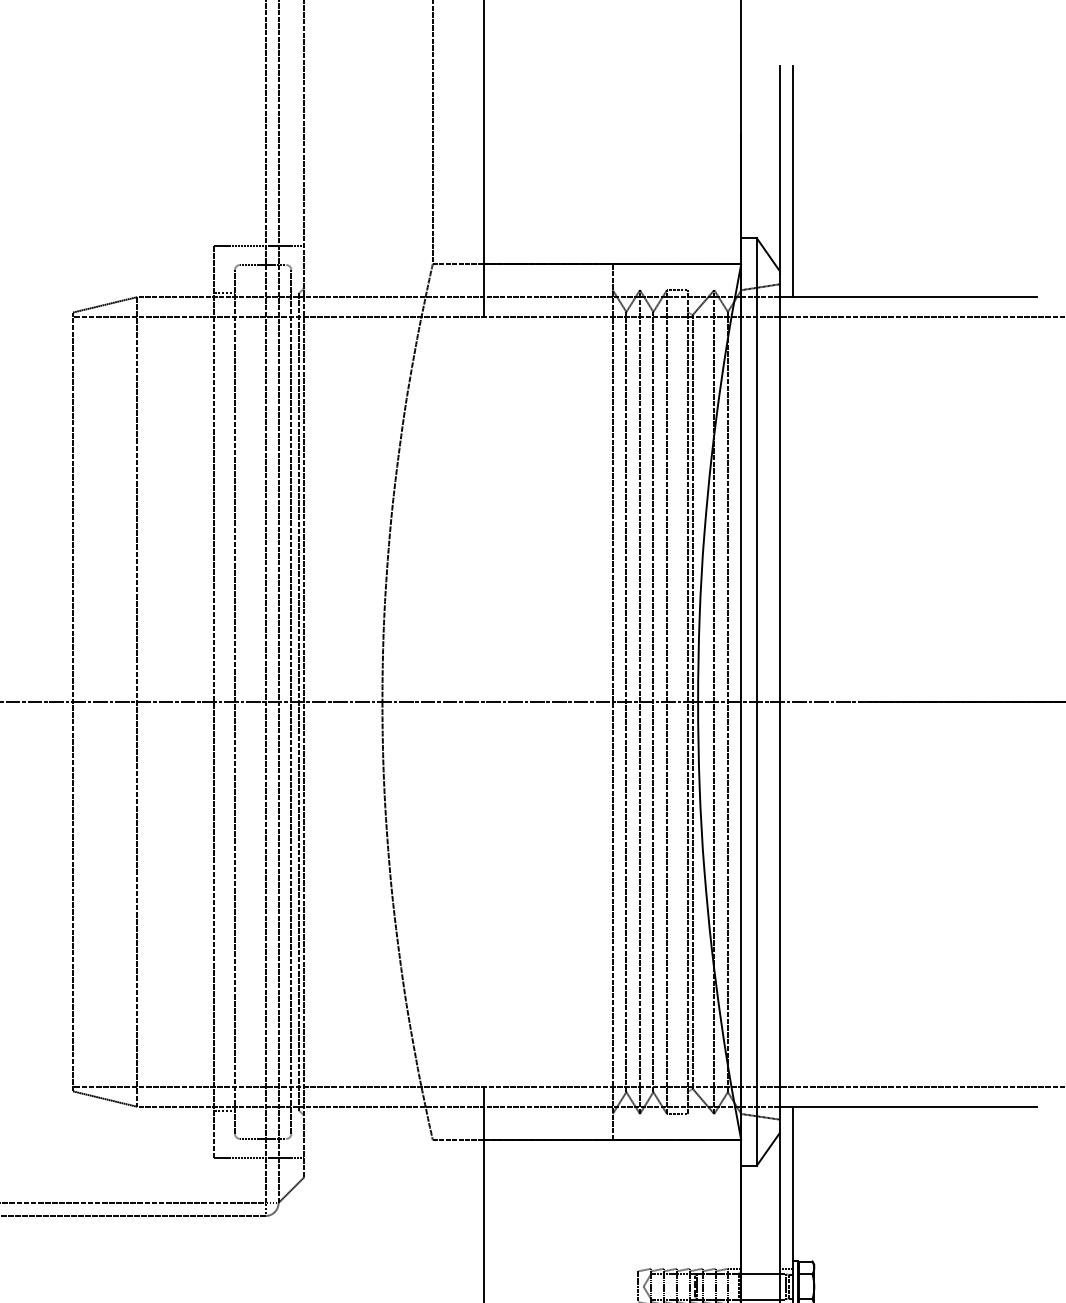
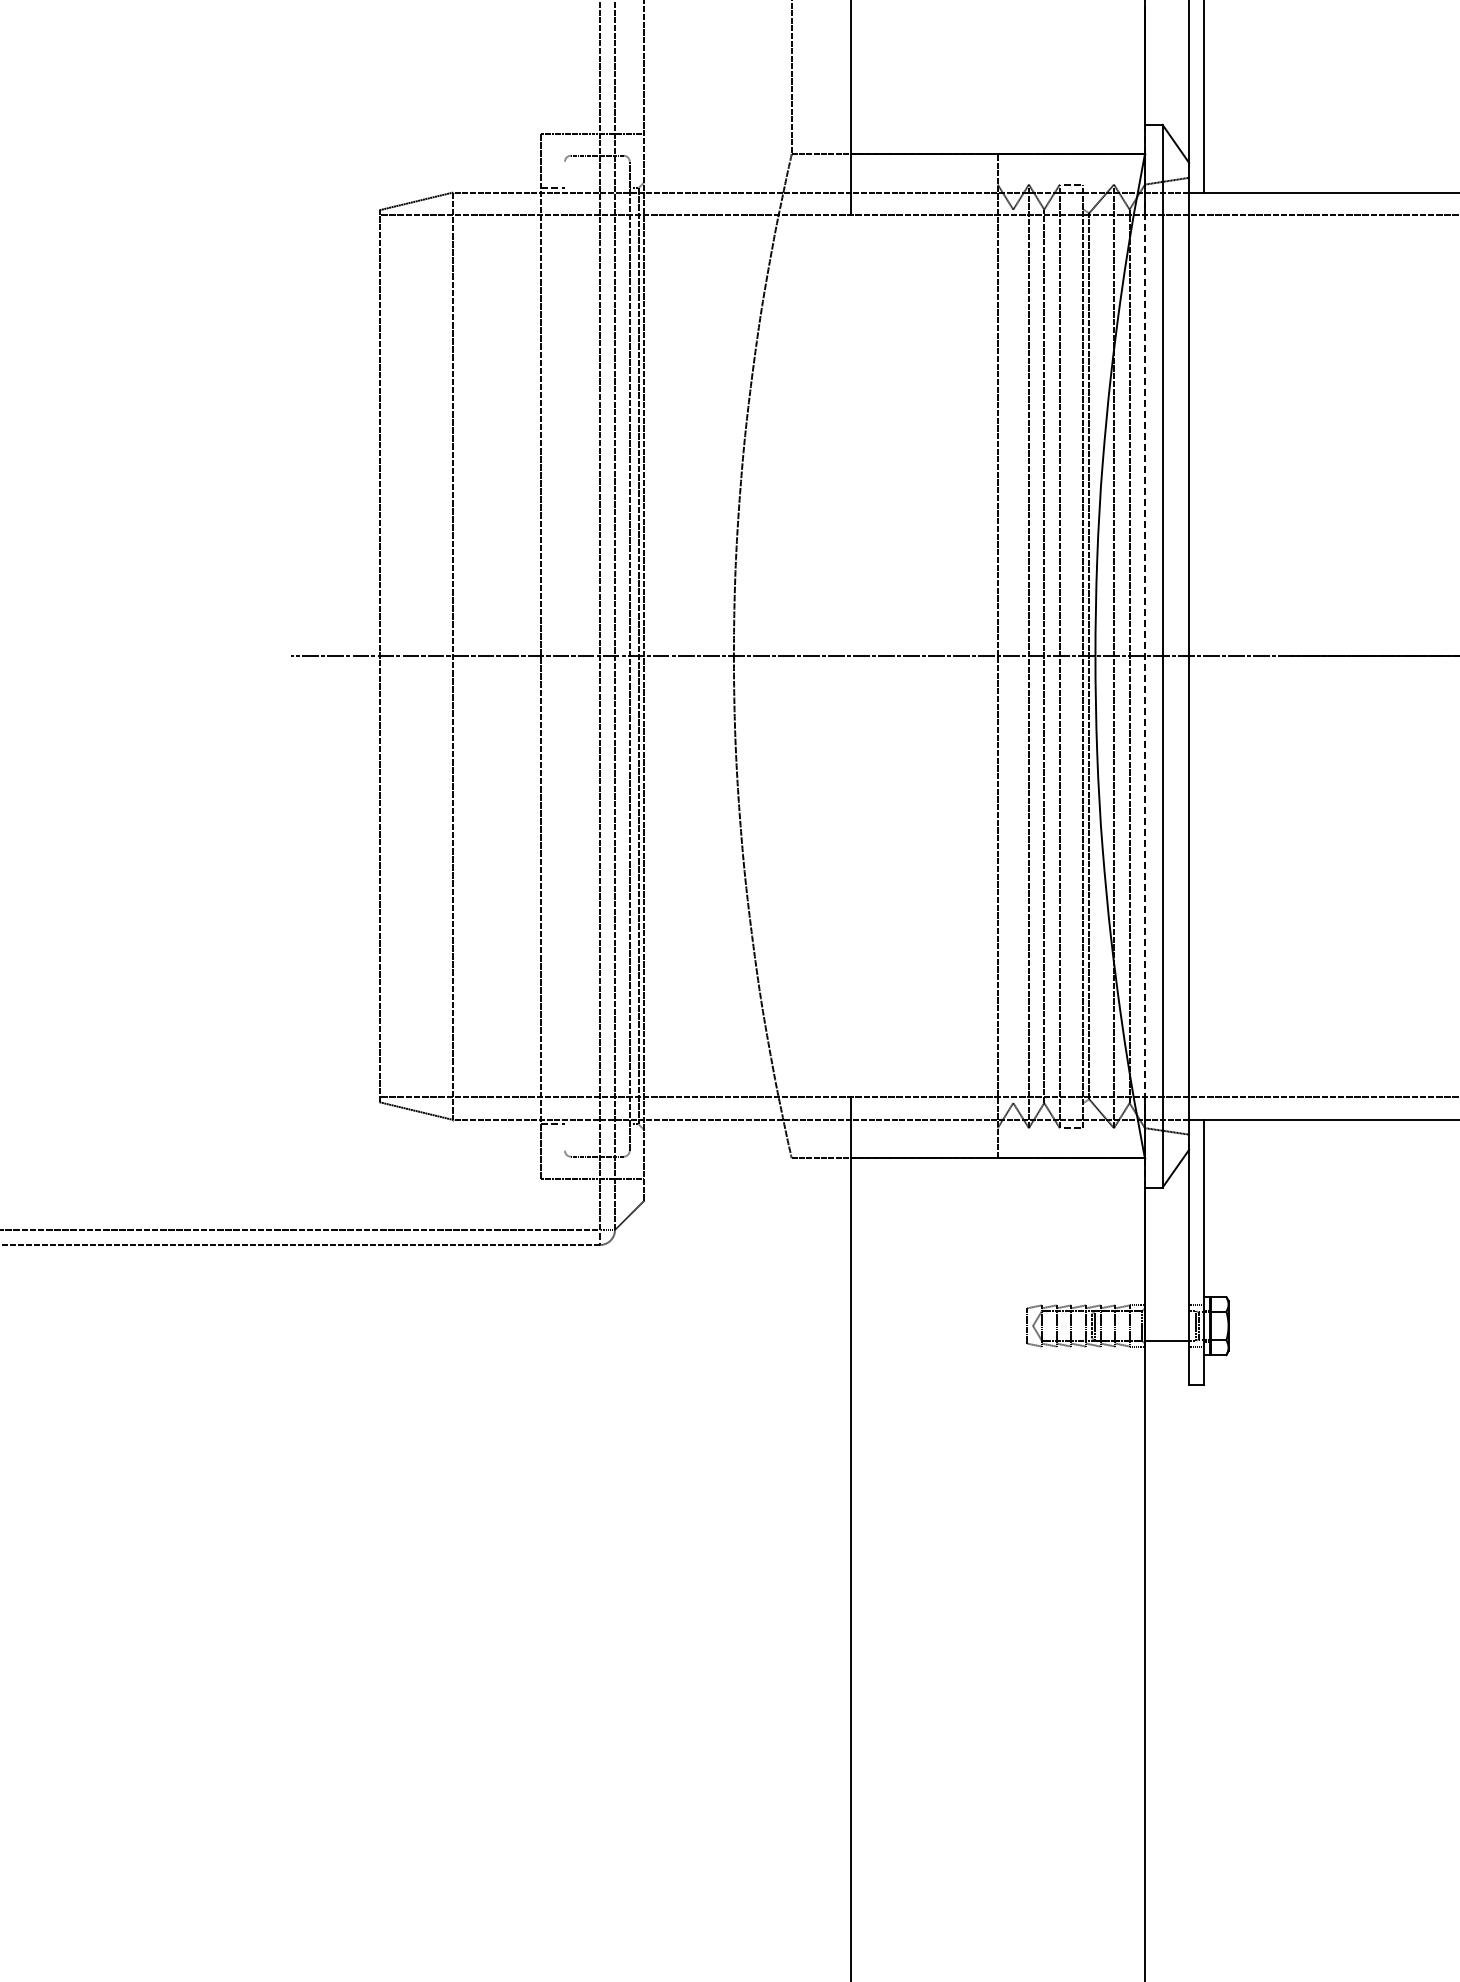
line: (234, 701) -> (564, 655), removed
line: (740, 701) -> (1144, 655), solid -> dashed
line: (626, 702) -> (1013, 656), removed
line: (760, 1274) -> (1166, 1311), removed

